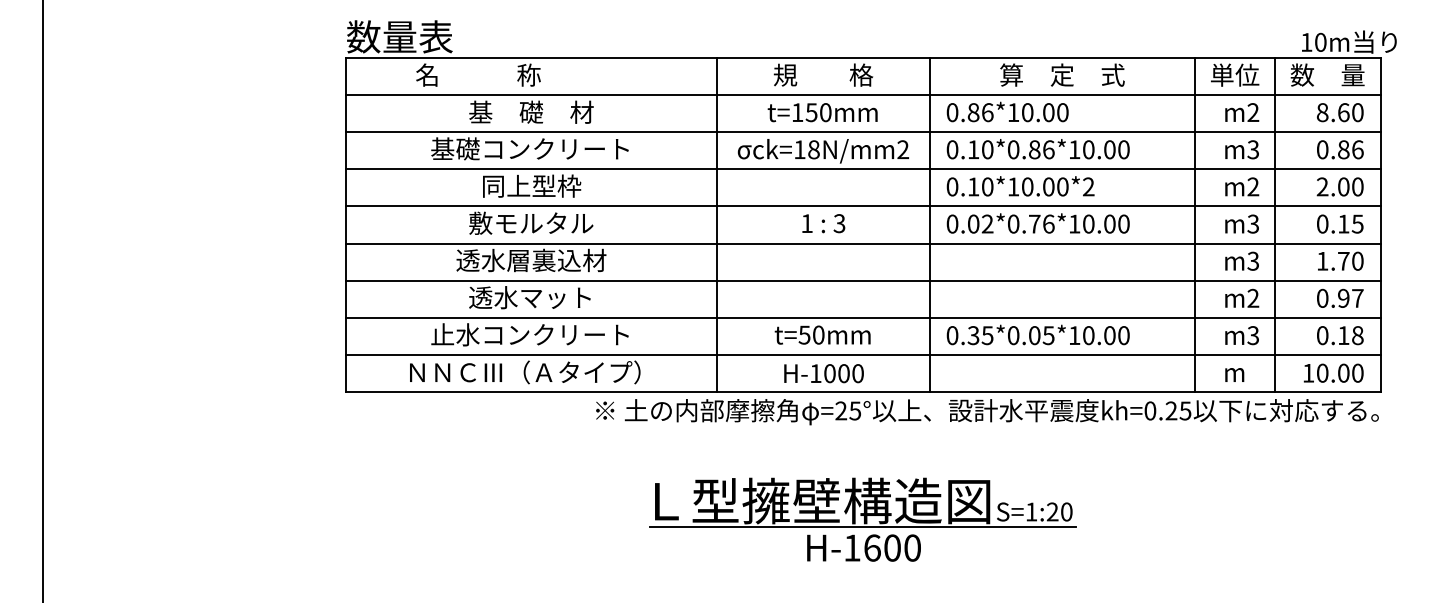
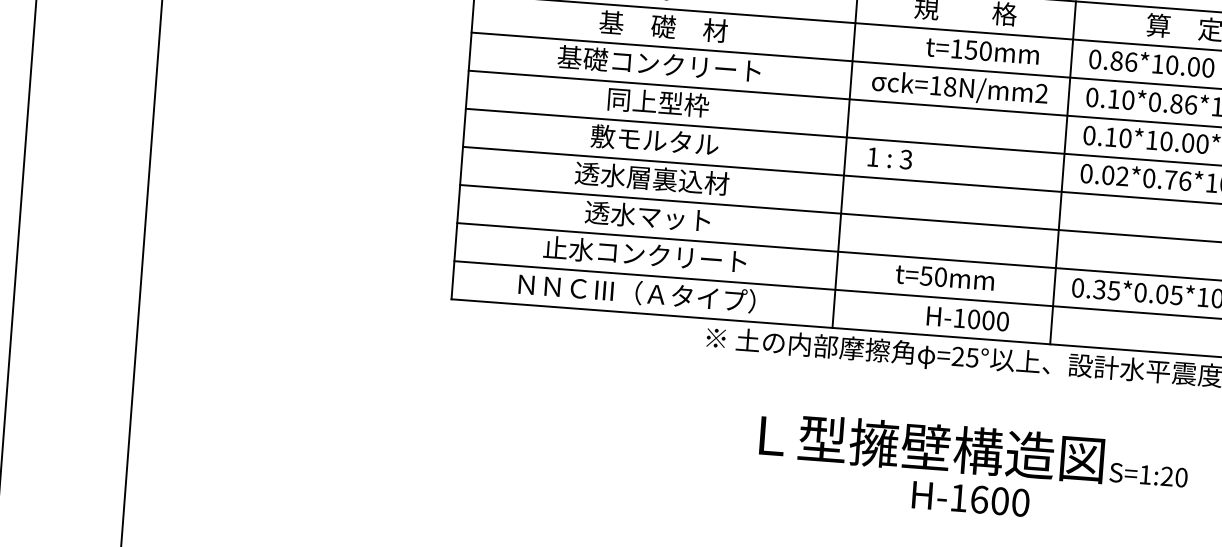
text: (822, 112) -> (982, 50), moved
text: (823, 223) -> (889, 158), moved
text: (823, 373) -> (967, 318), moved
line: (863, 527) -> (971, 477), removed

